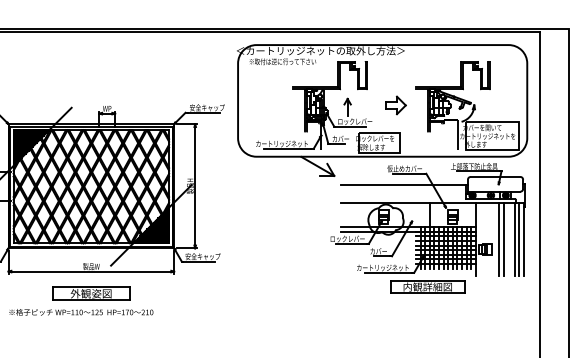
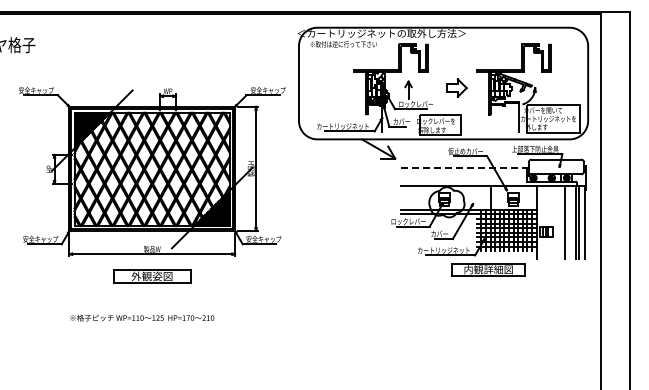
line: (403, 184) -> (464, 167), solid -> dashed
line: (498, 238) -> (559, 221), removed
text: (81, 311) -> (142, 317), moved

